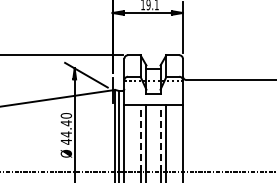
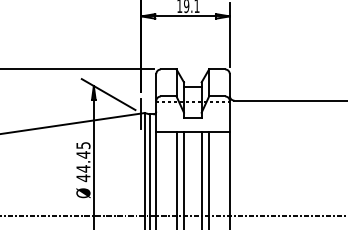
text: (65, 115) -> (82, 145), 44.40 -> 44.45
line: (140, 138) -> (176, 174), dashed -> solid
line: (160, 138) -> (201, 174), dashed -> solid

